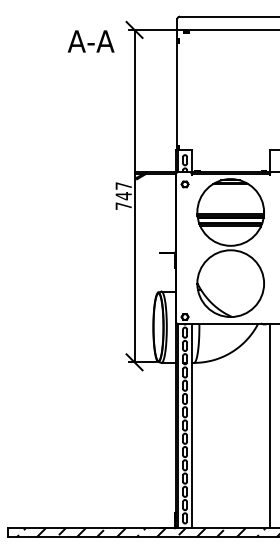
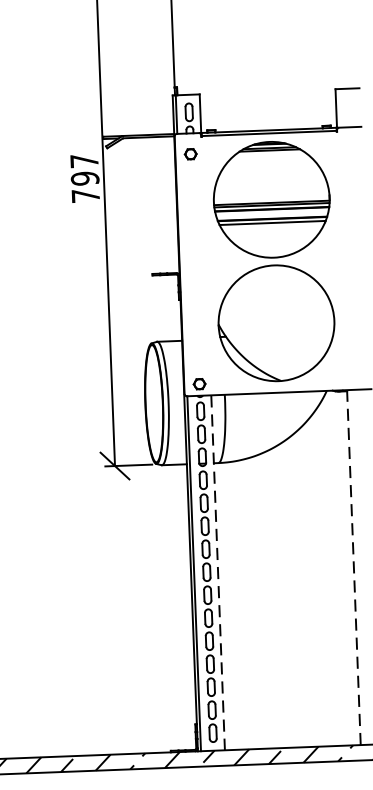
text: (123, 196) -> (84, 179), 747 -> 797
line: (269, 425) -> (353, 566), solid -> dashed
line: (191, 426) -> (218, 573), solid -> dashed

